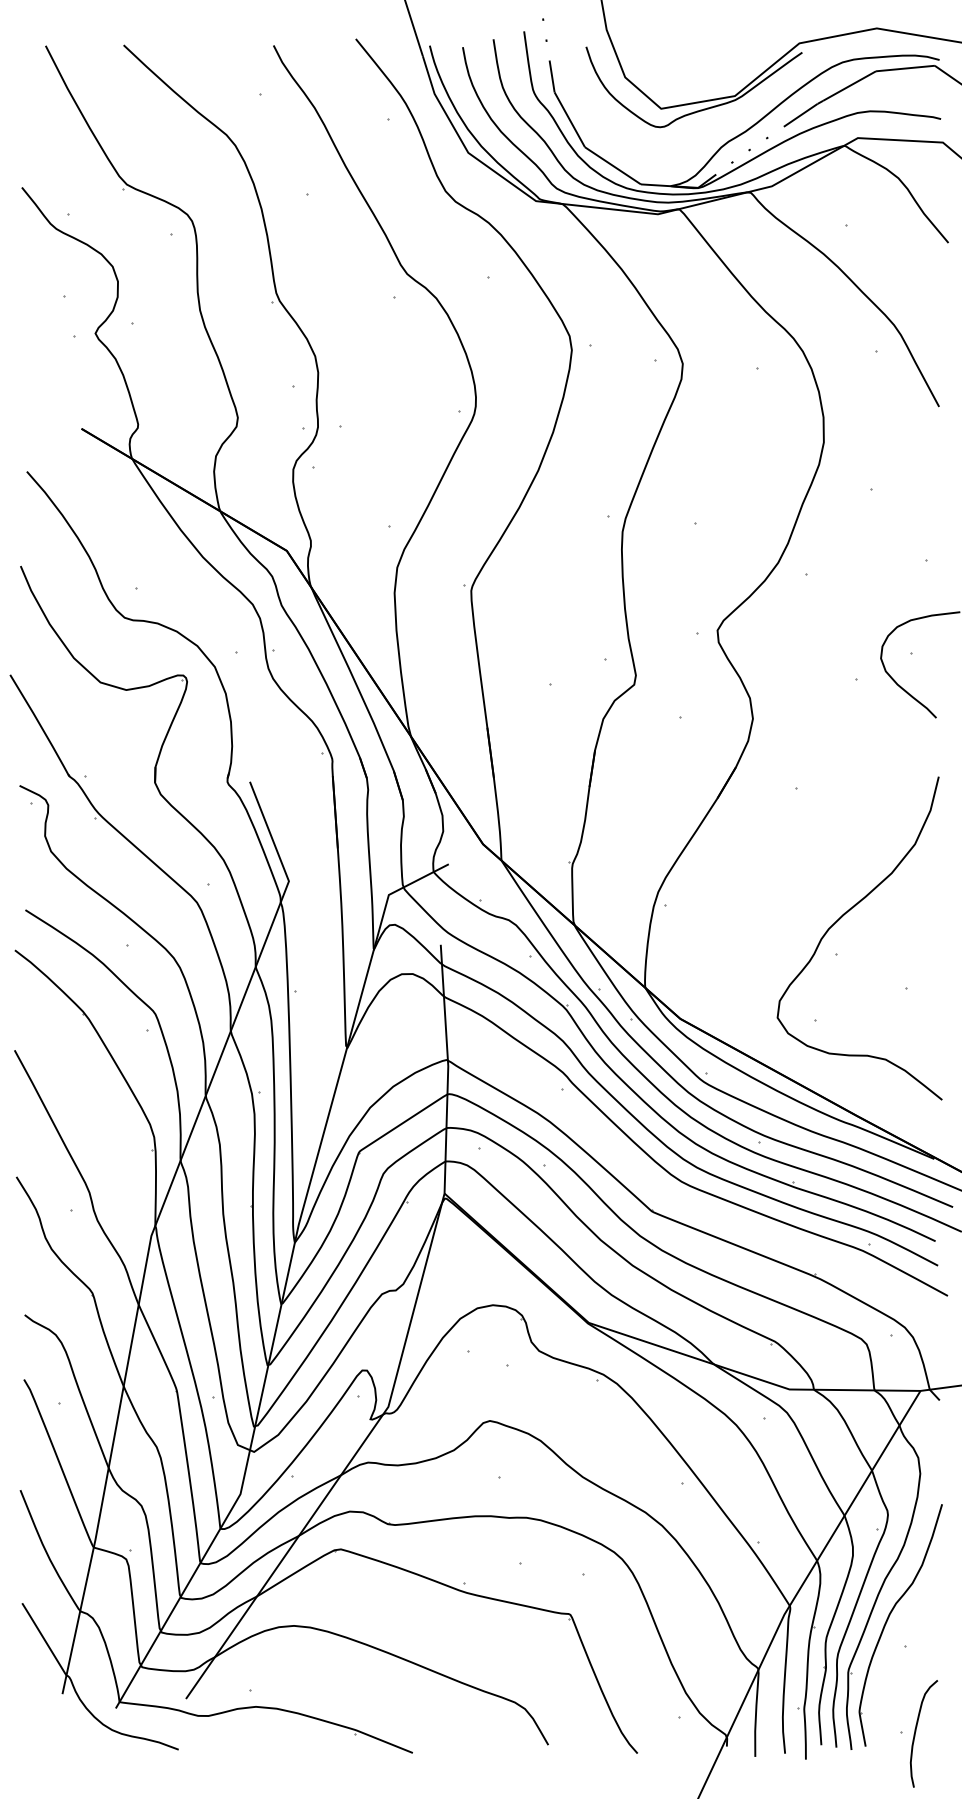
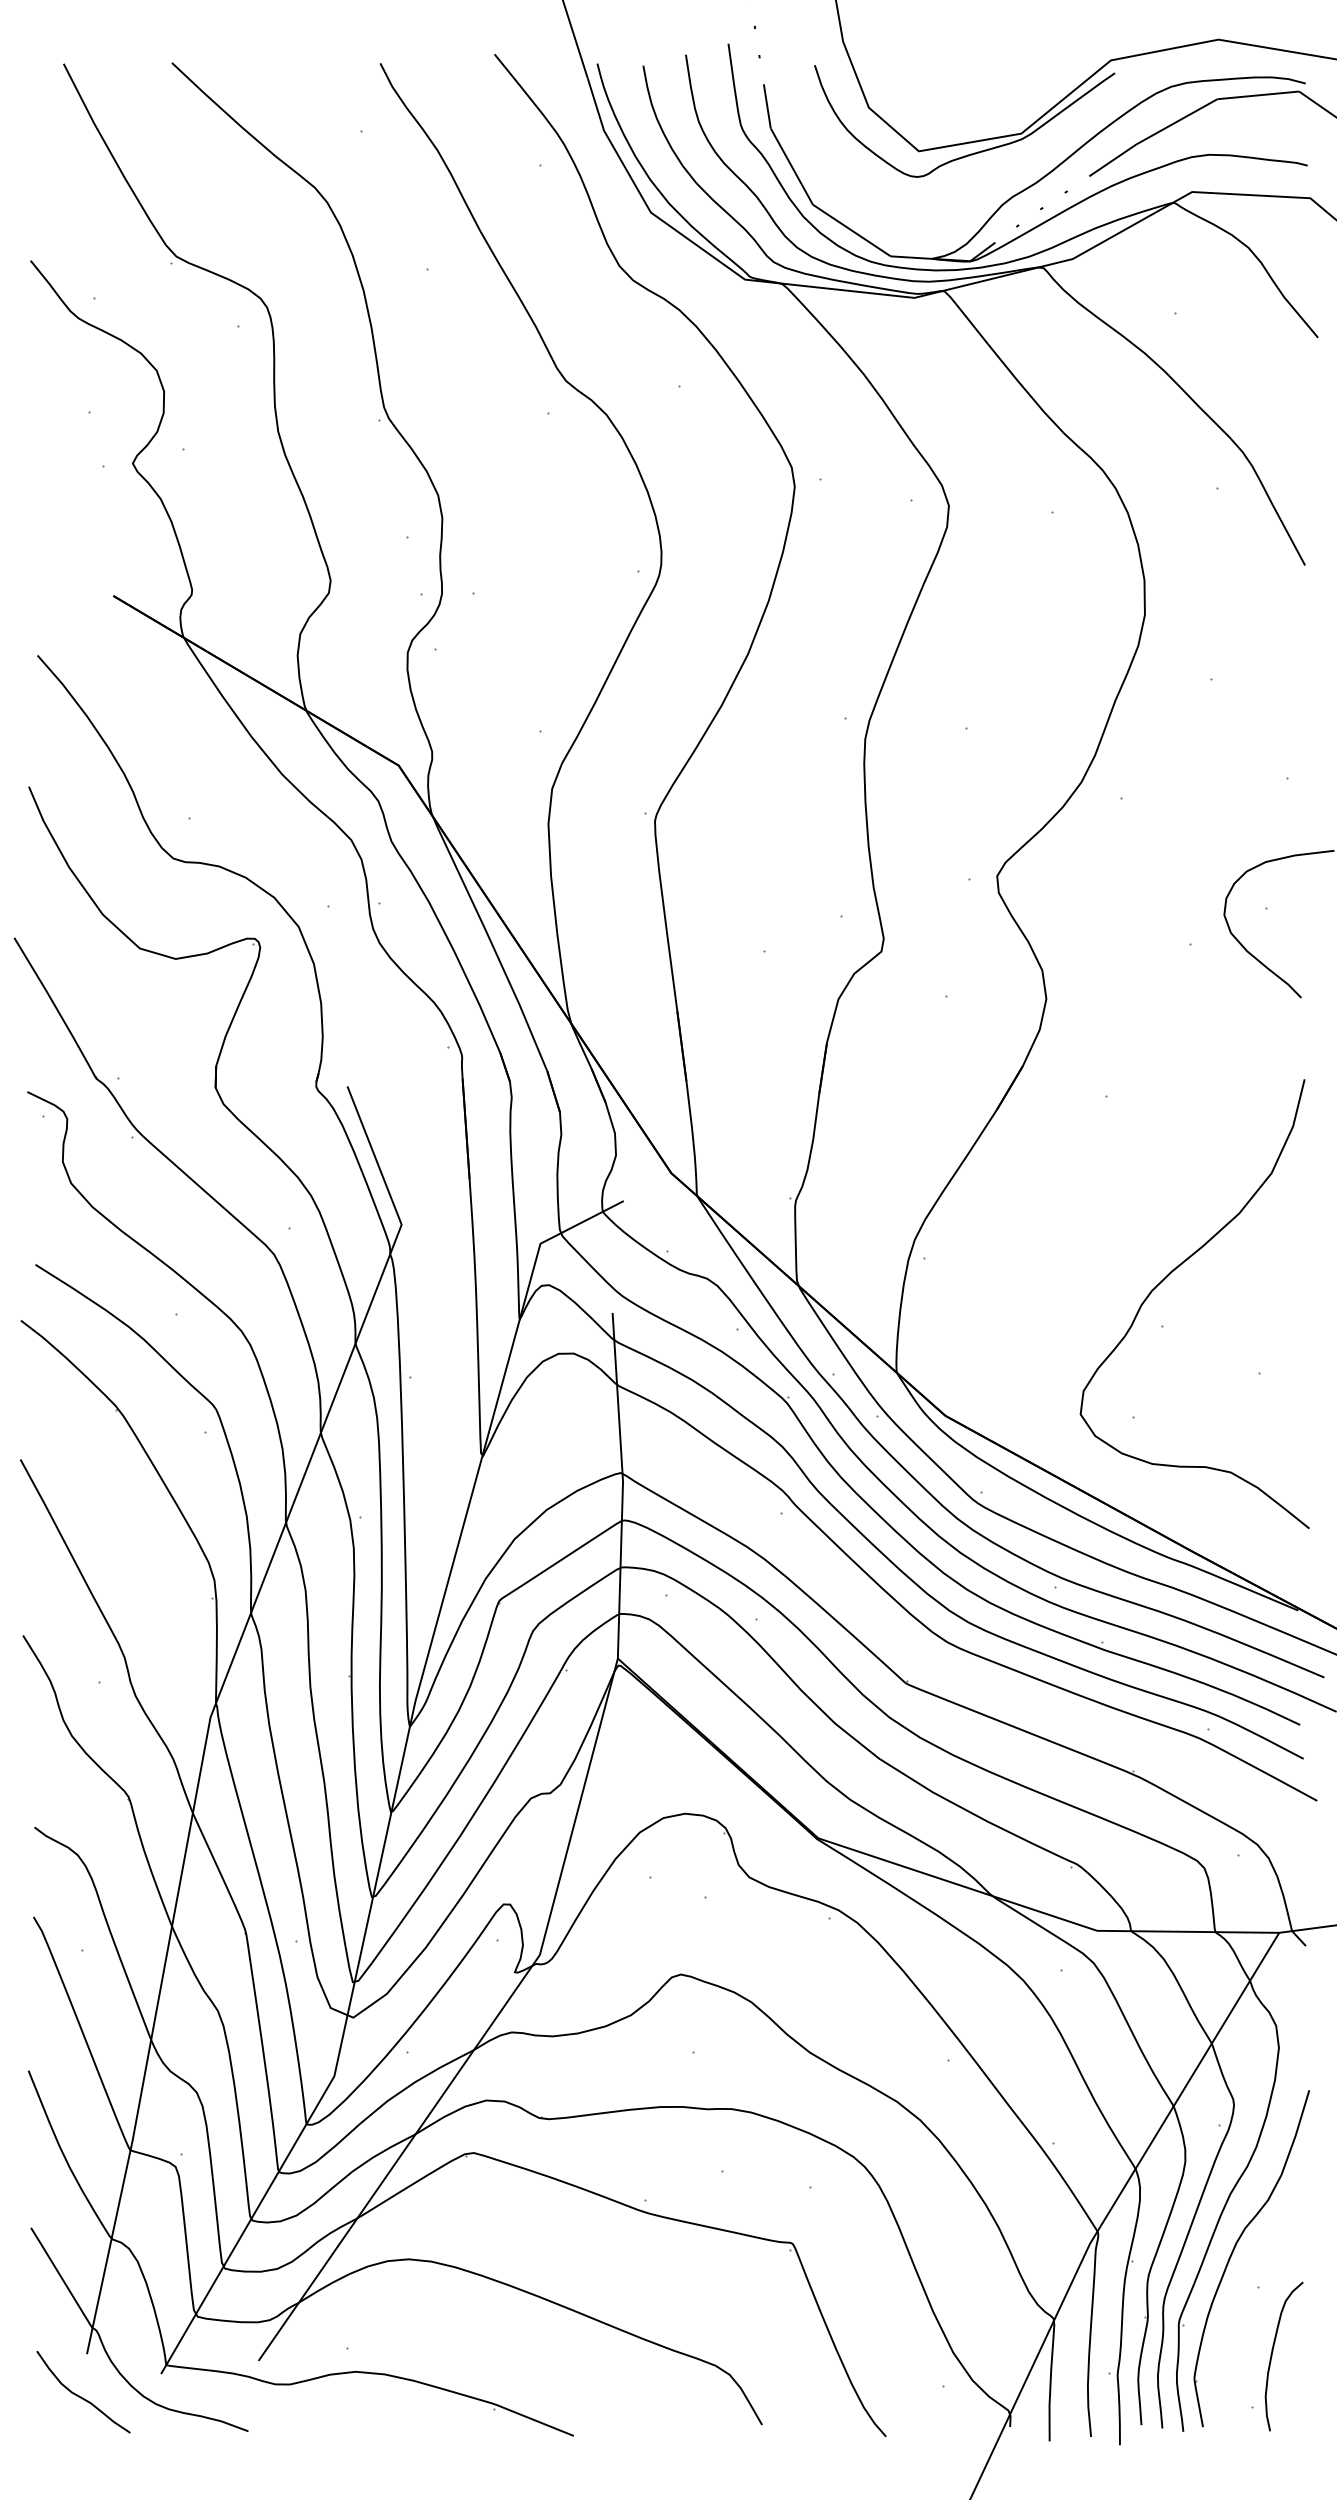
curve: (57, 1723) -> (80, 2394), added
curve: (916, 1731) -> (1273, 2353), moved

